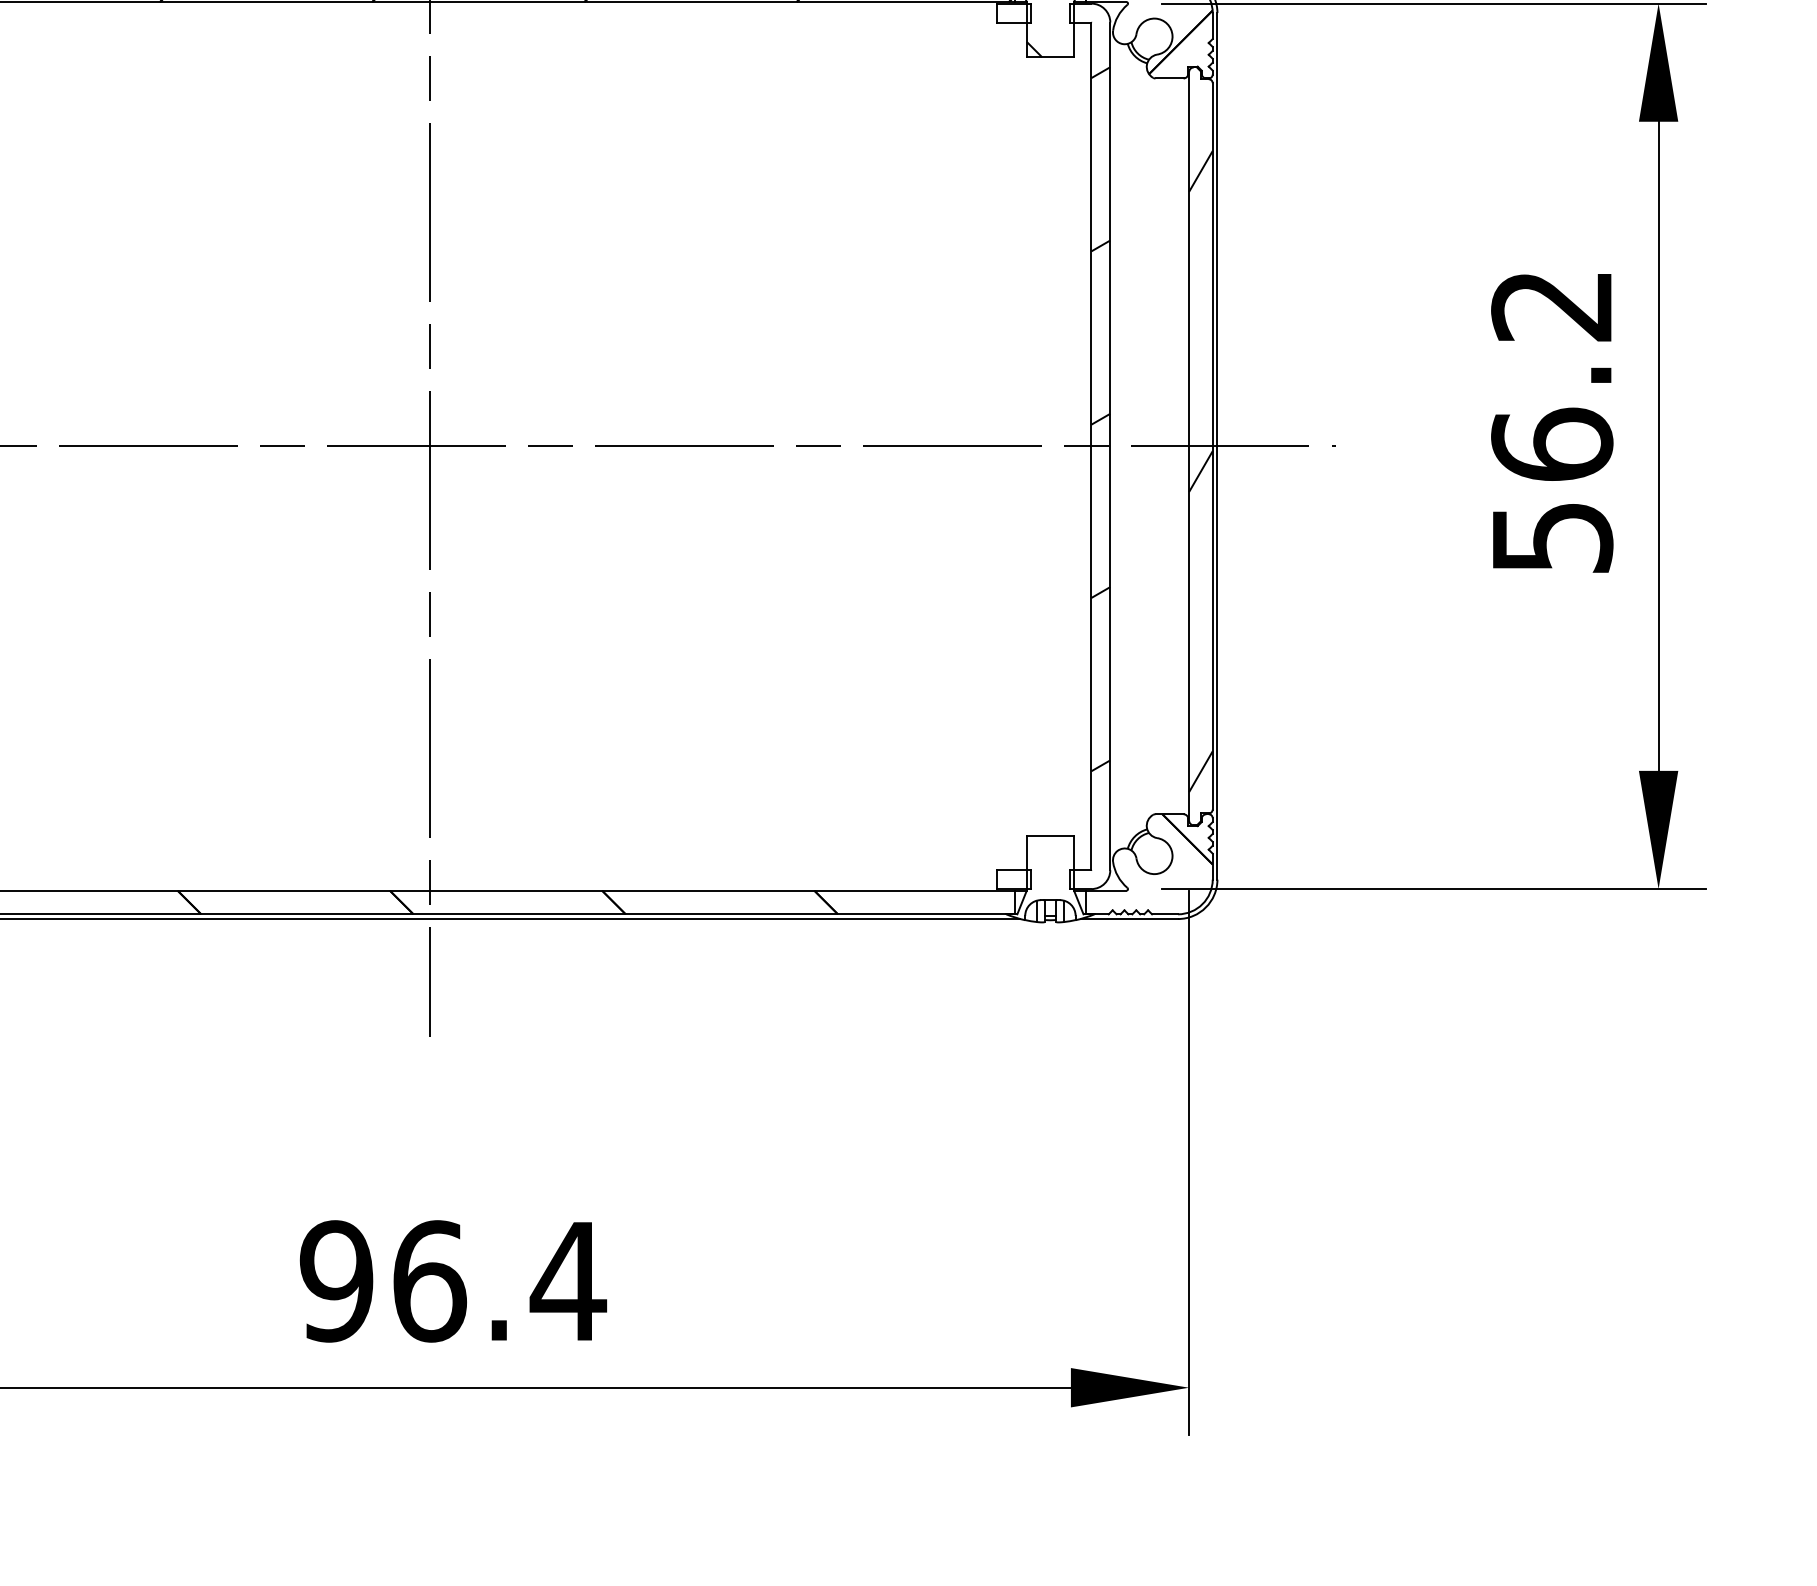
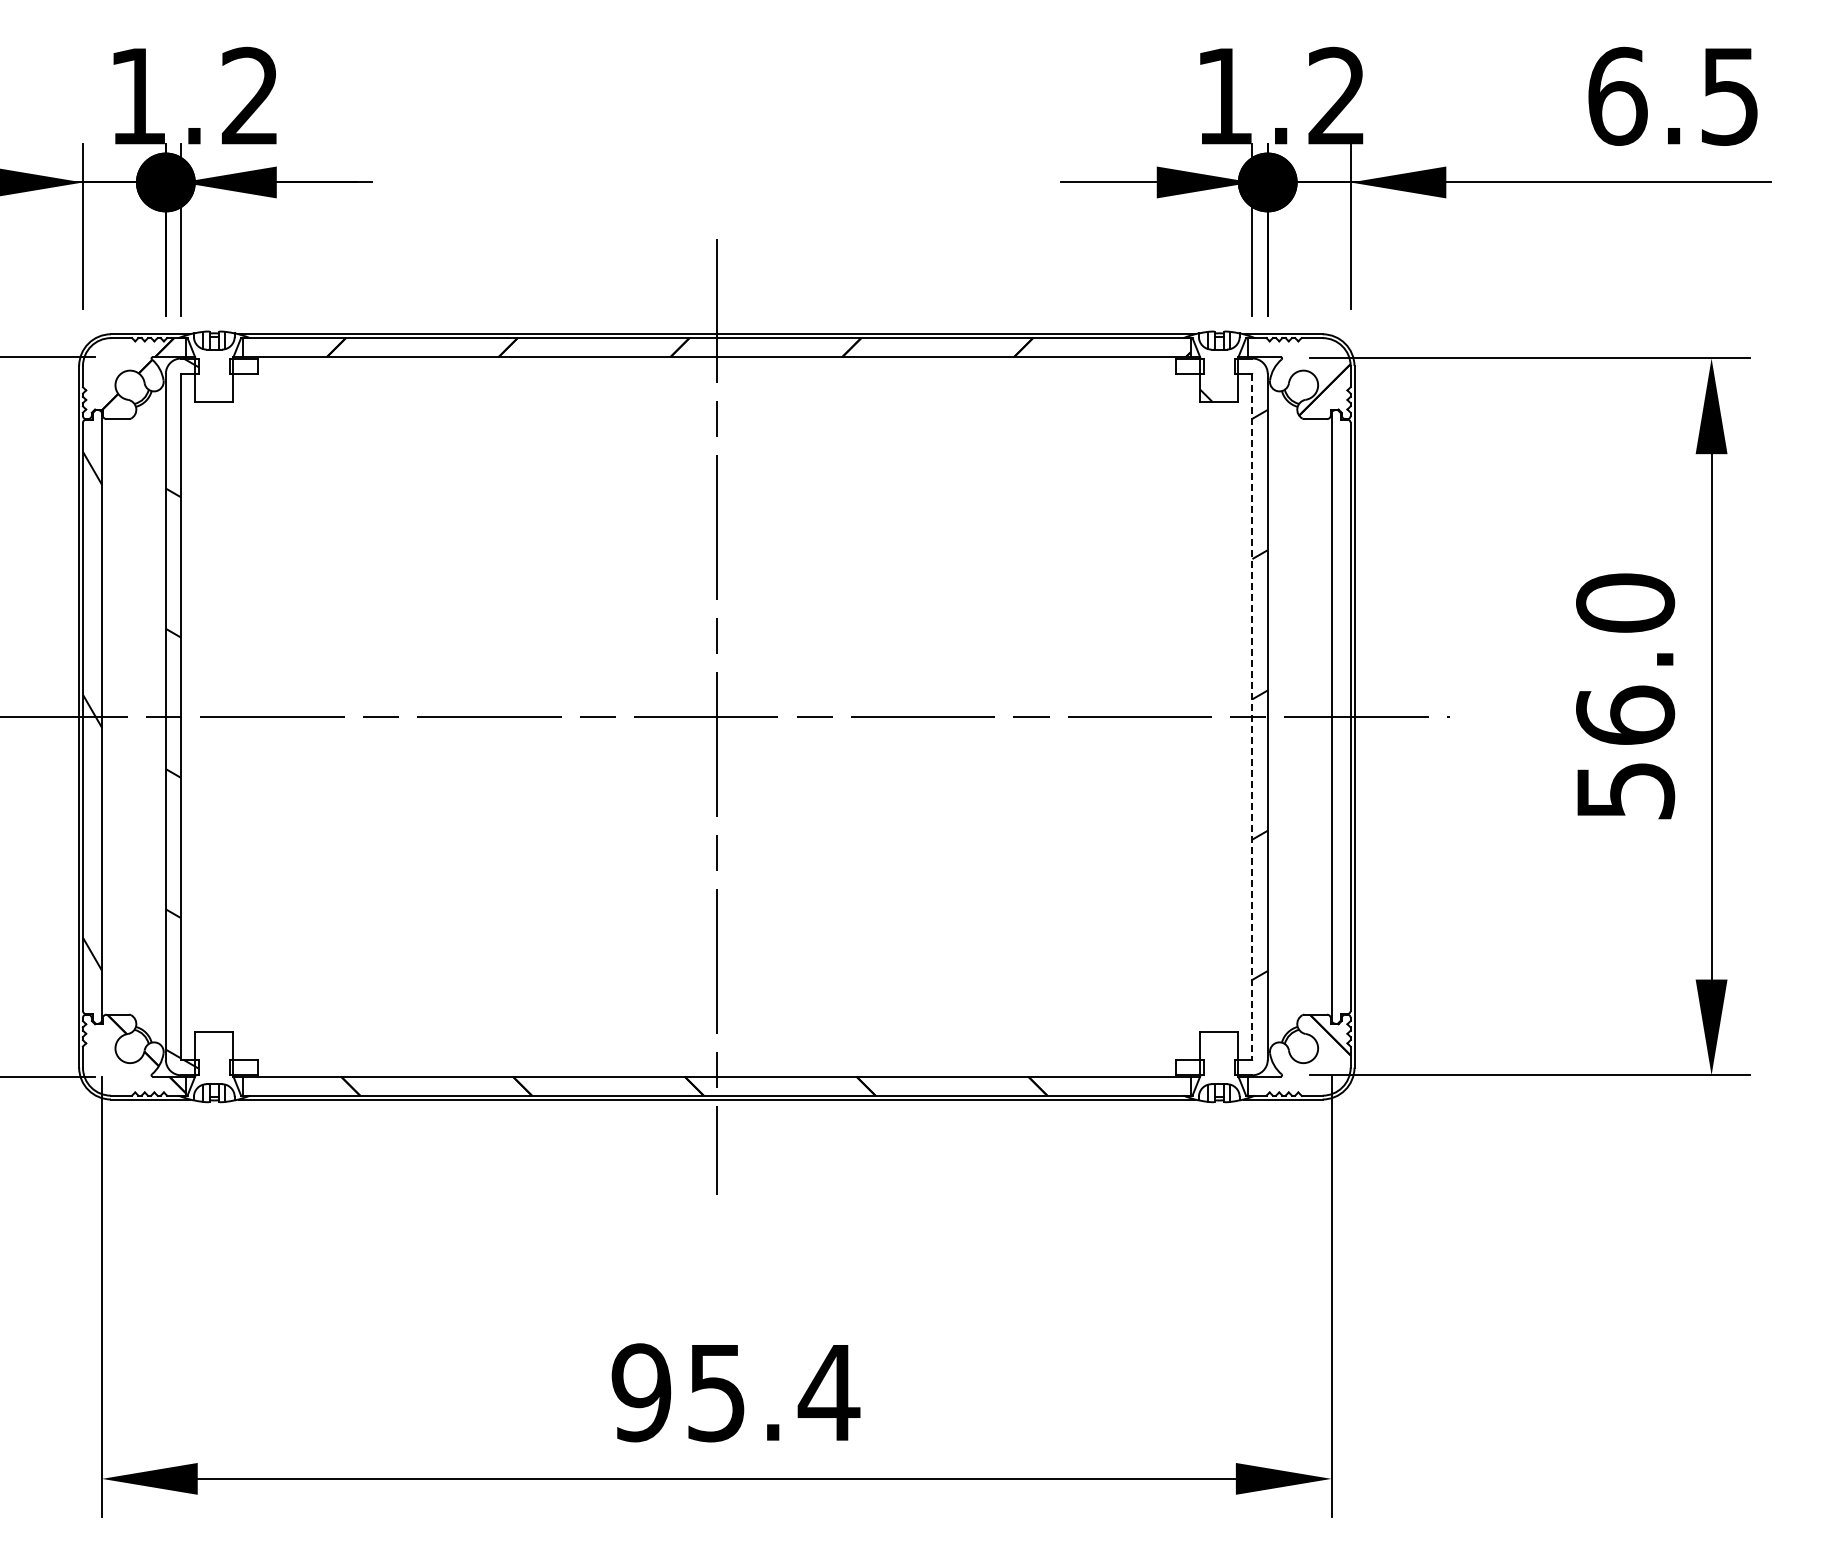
text: (1552, 305) -> (1625, 602), 56.2 -> 56.0
line: (1091, 447) -> (1252, 717), solid -> dashed
hatch: (1200, 470) -> (1340, 736), removed
text: (430, 1281) -> (717, 1392), 96.4 -> 95.4

